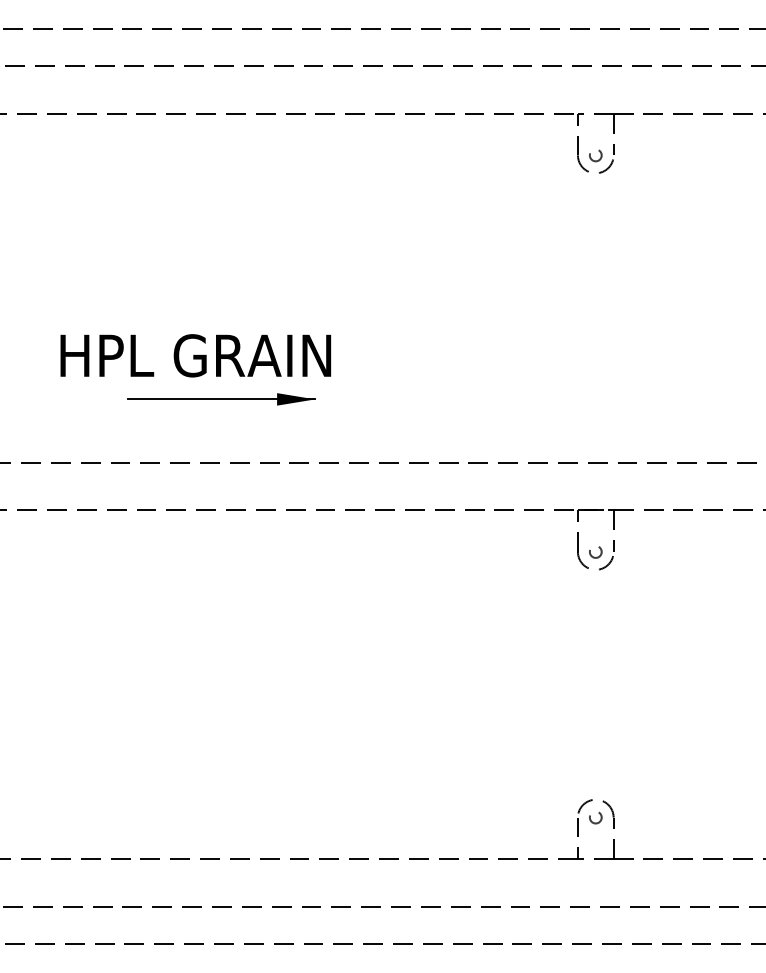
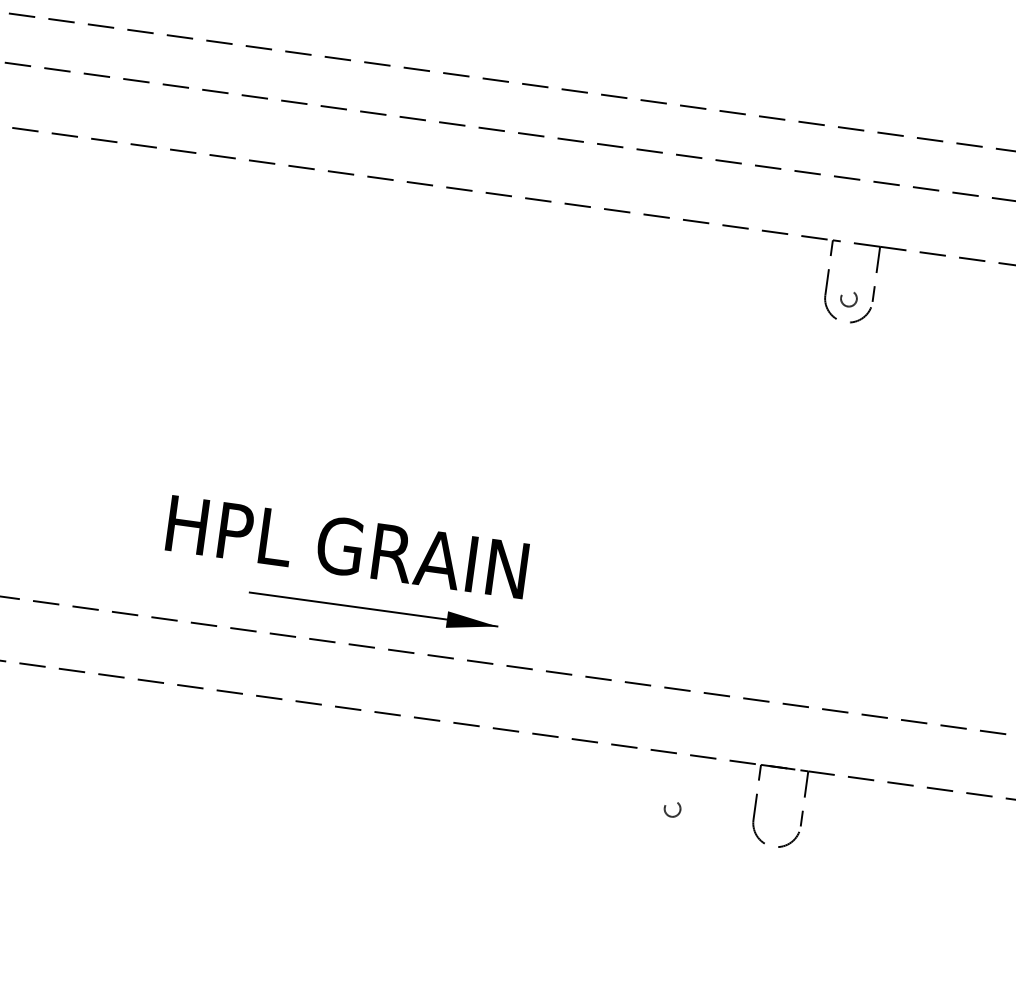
part: (195, 369) -> (344, 565), moved
circle: (595, 552) -> (672, 809), moved

